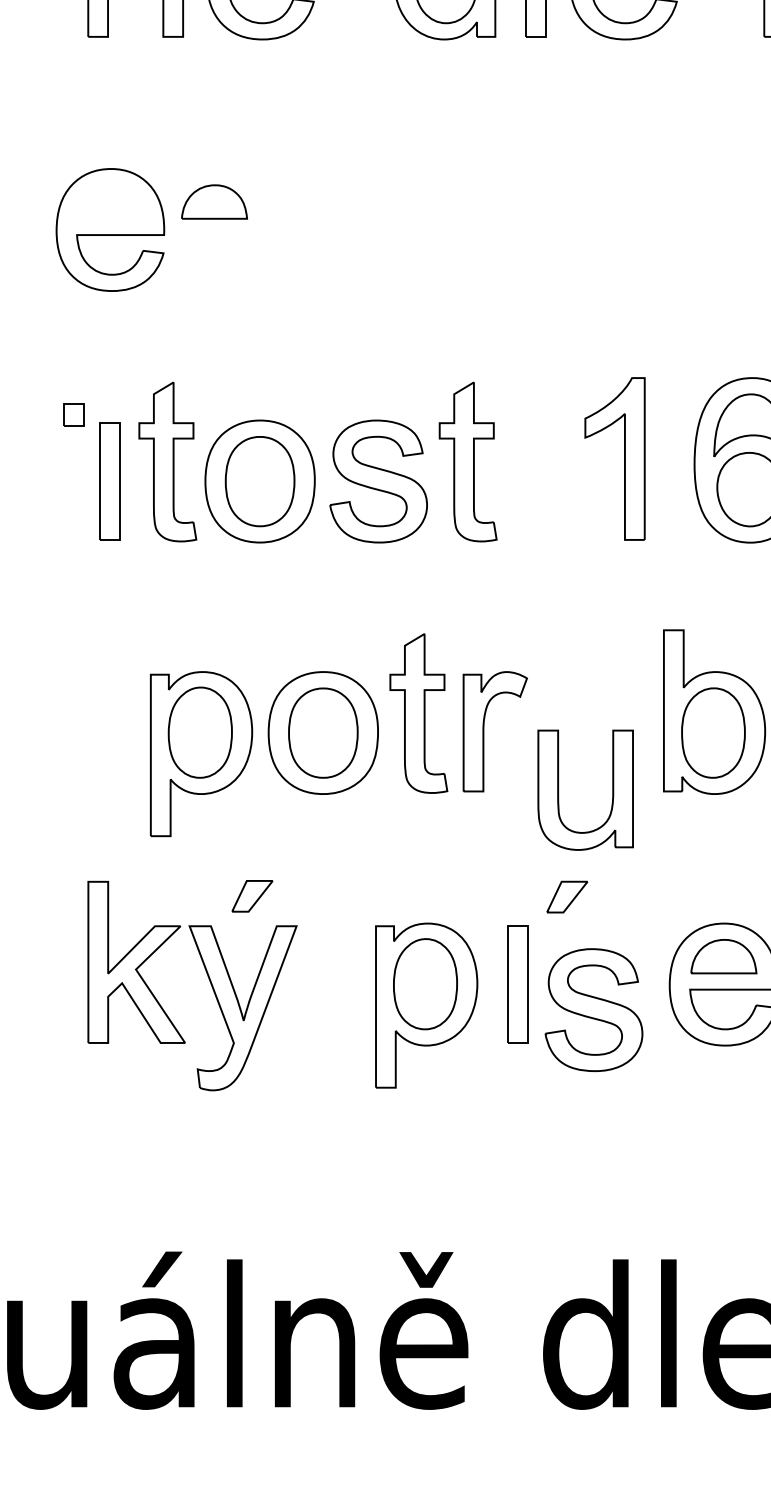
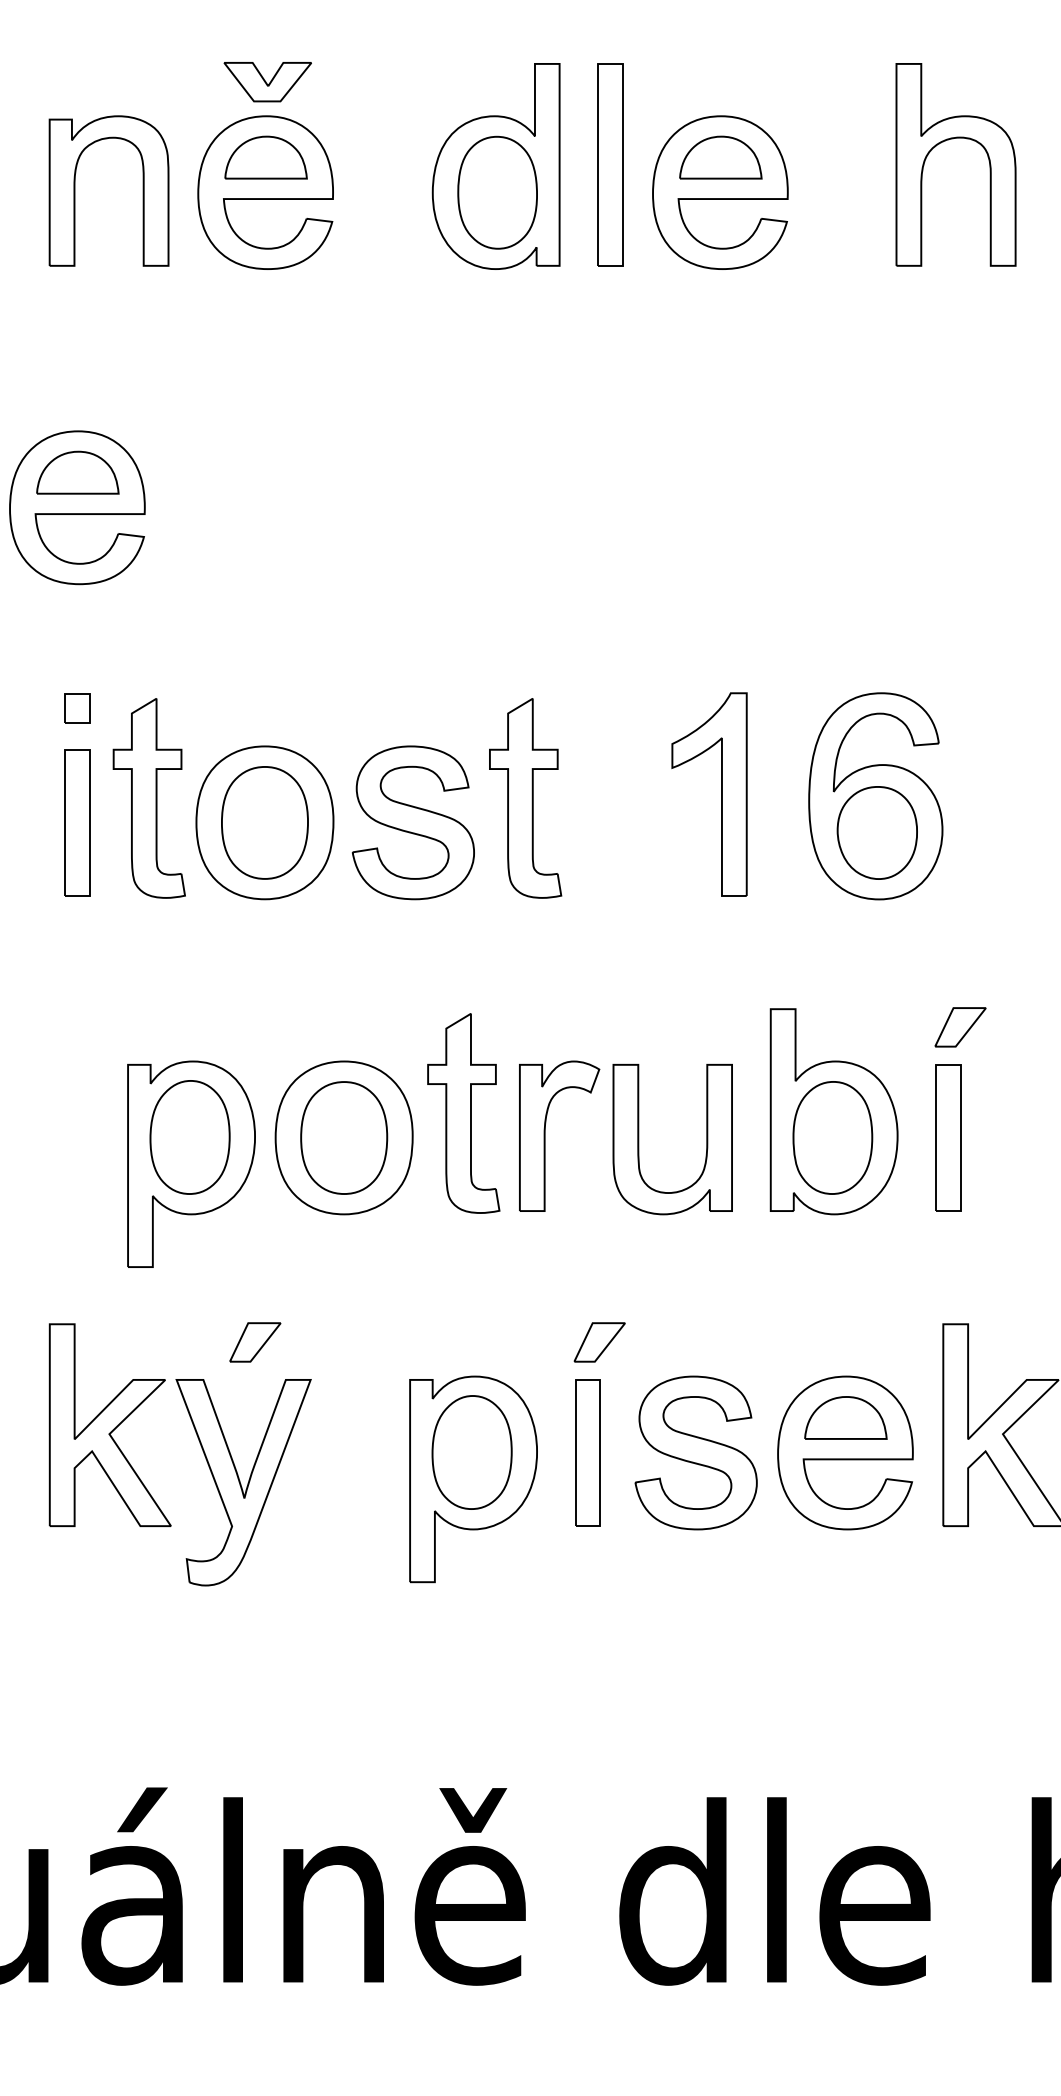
part: (214, 201) -> (77, 472), moved
part: (74, 415) -> (77, 708), moved
part: (559, 790) -> (639, 1139), moved
part: (567, 897) -> (599, 1342), moved
part: (593, 1009) -> (695, 1452), moved

